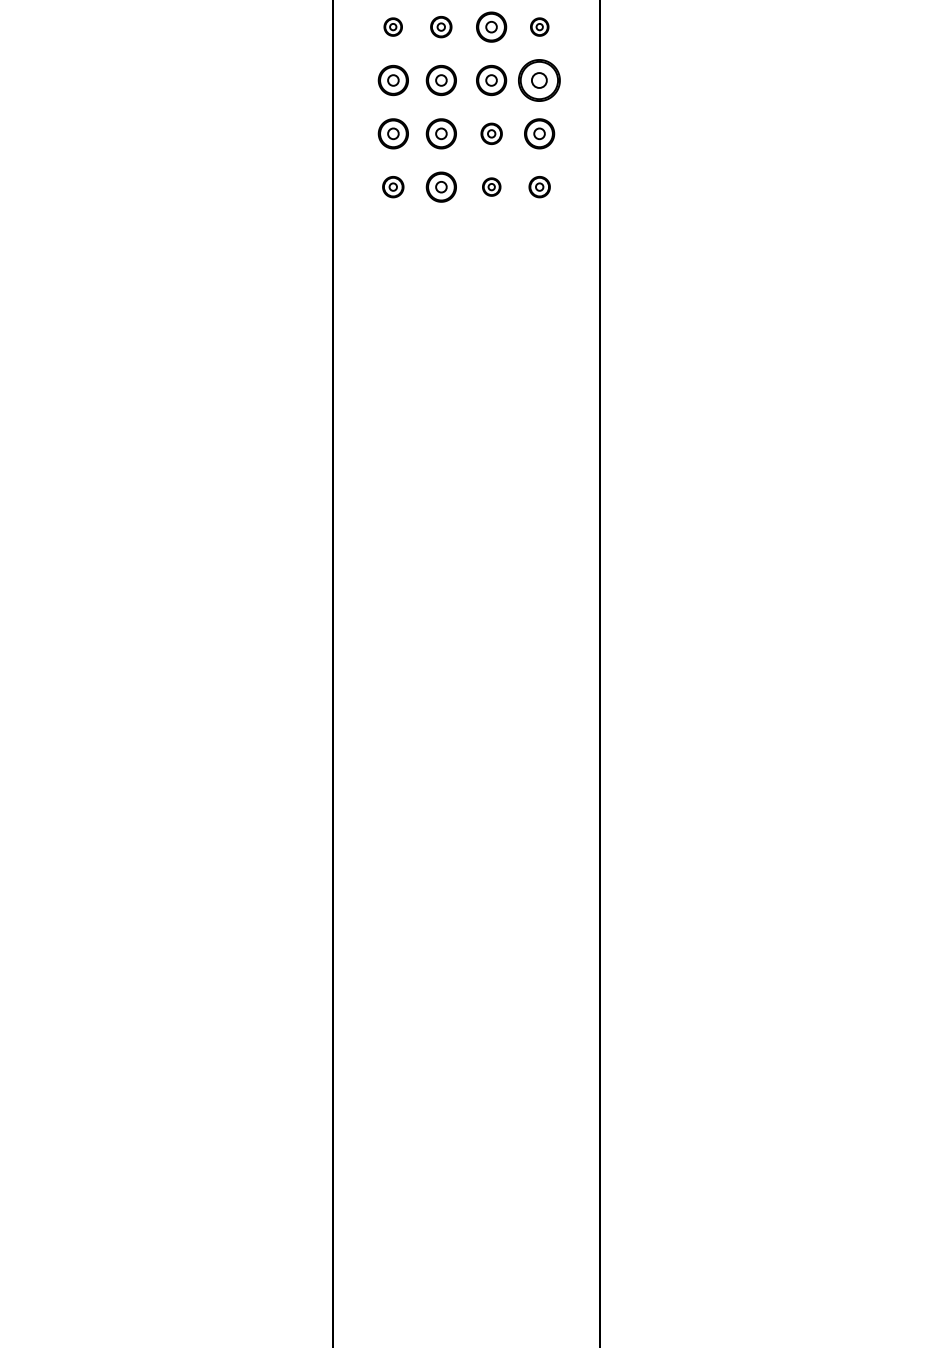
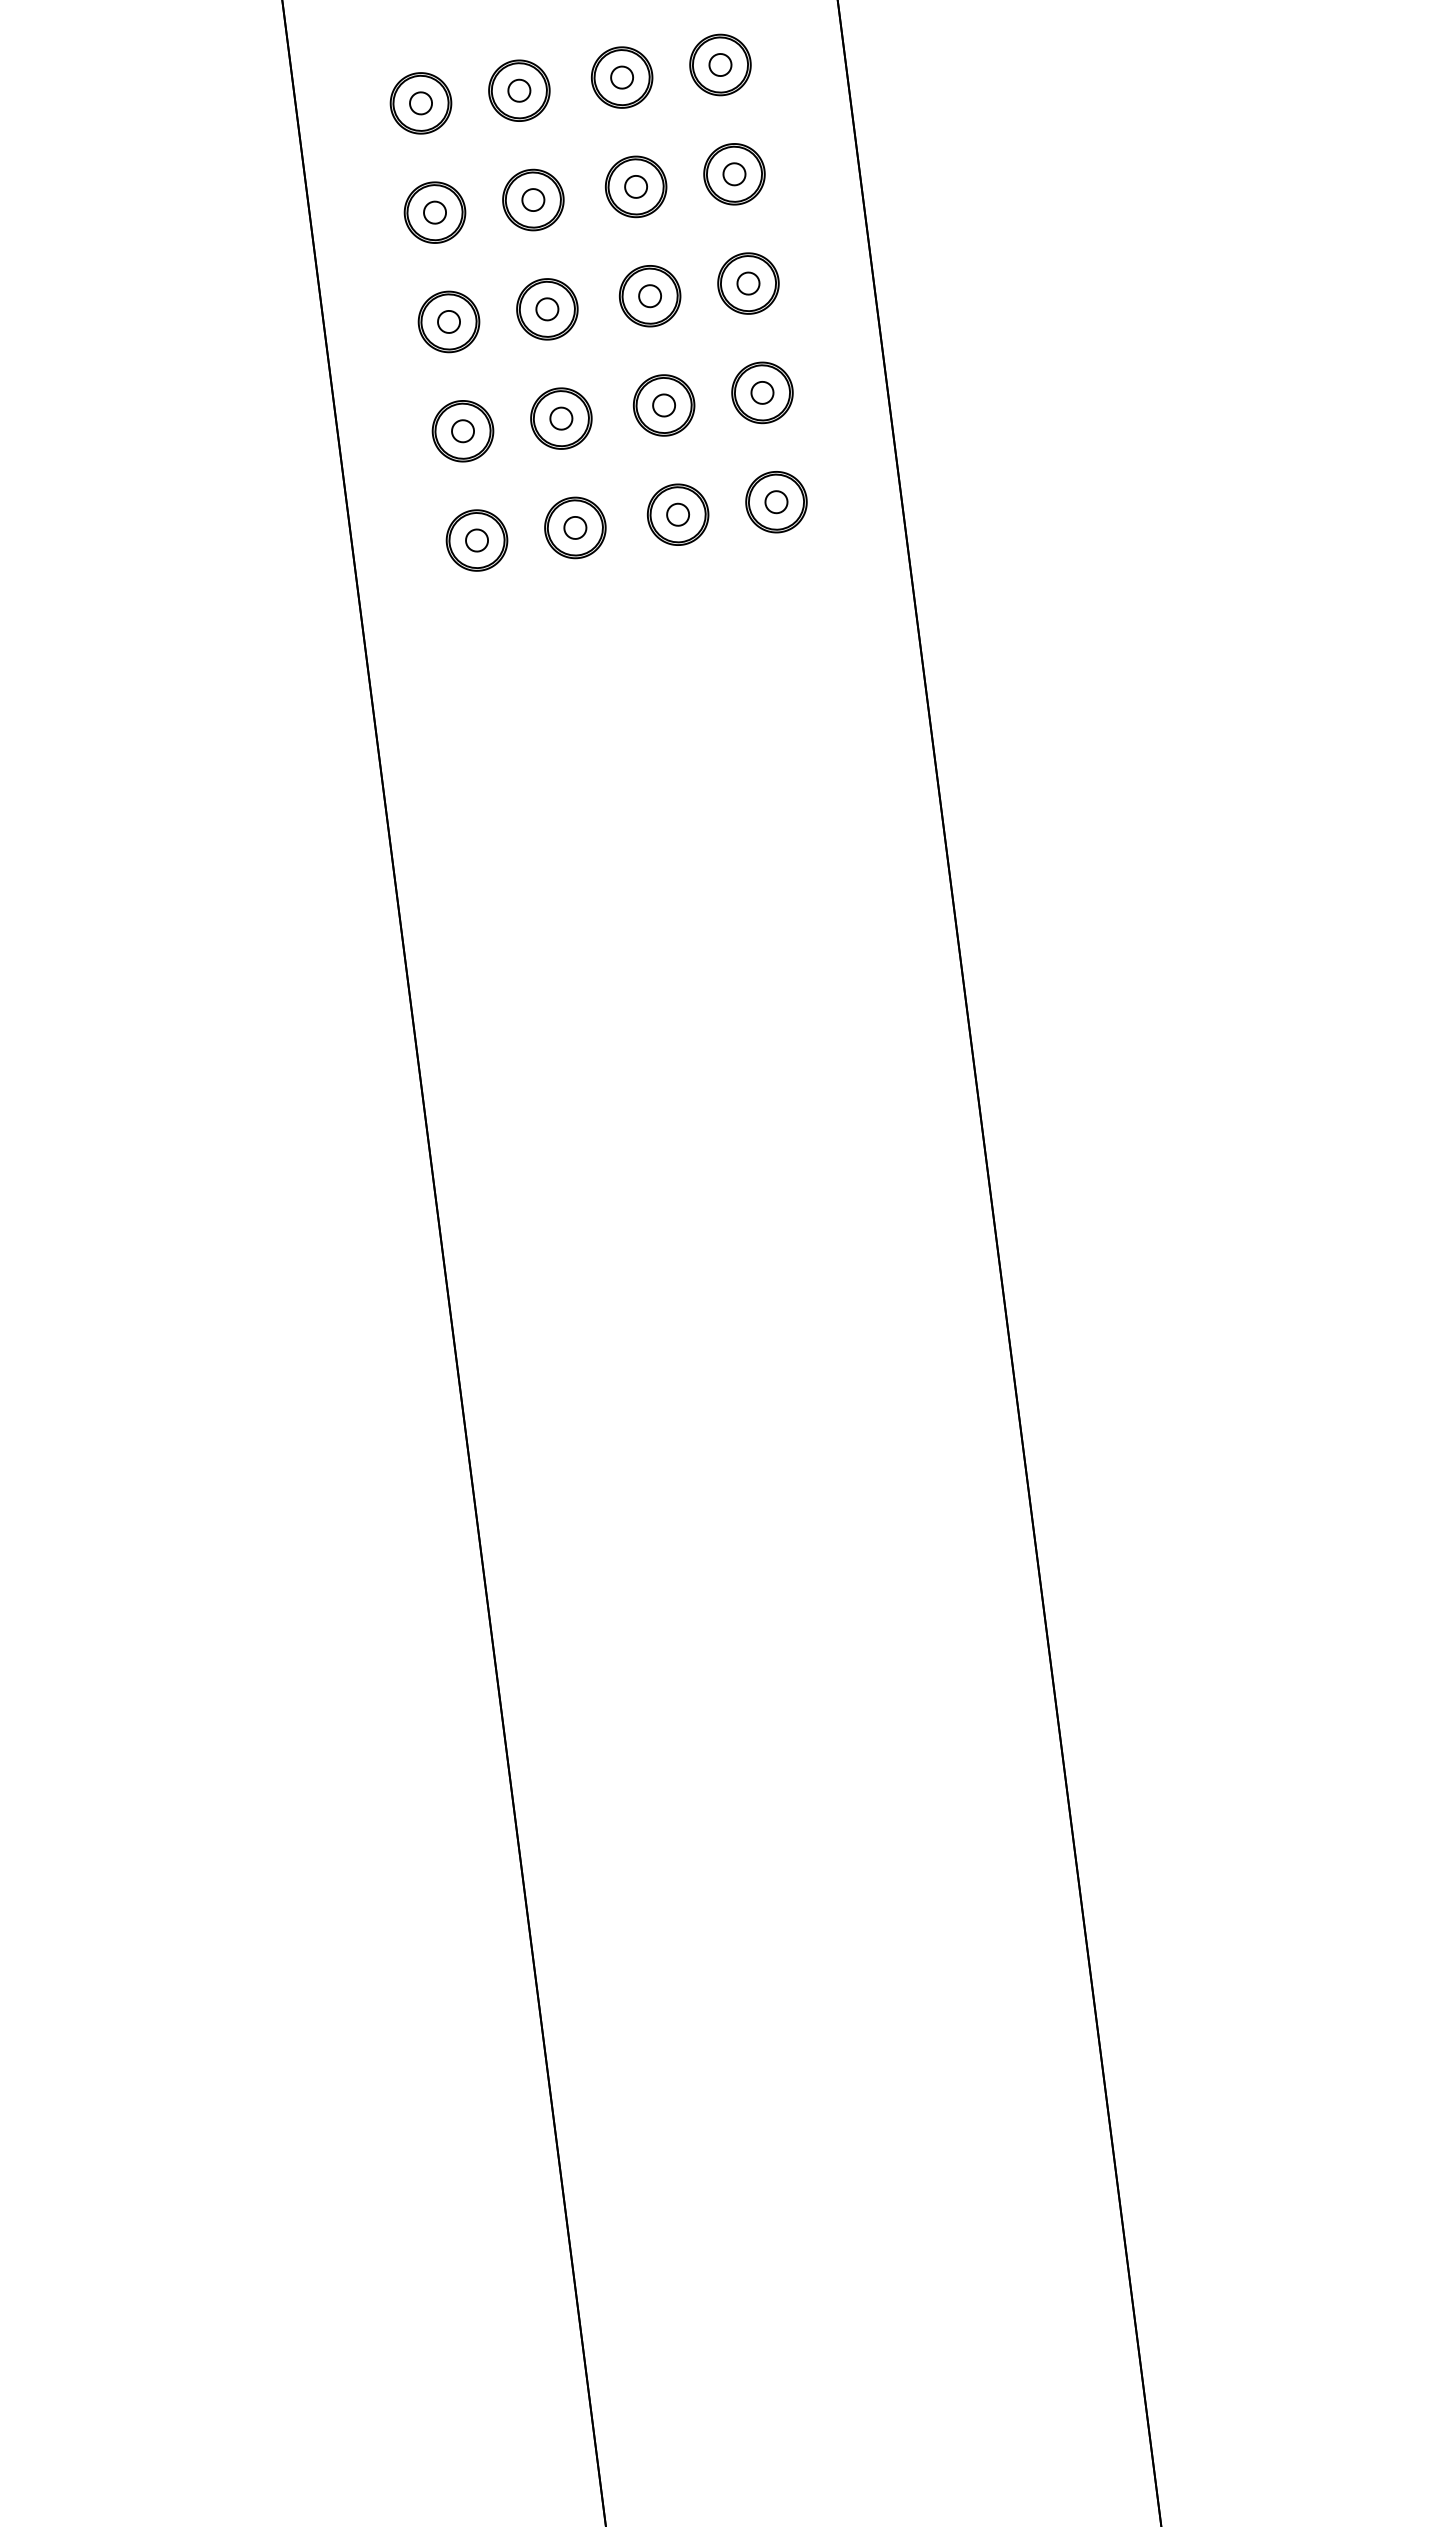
part: (392, 26) -> (432, 211), size x1.67
part: (440, 26) -> (531, 198), size x1.43
part: (539, 26) -> (734, 172), size x1.67
part: (539, 80) -> (748, 283), size x0.71
part: (491, 133) -> (663, 404), size x1.43
part: (392, 186) -> (474, 539), size x1.43
part: (491, 186) -> (677, 513), size x1.67
part: (539, 186) -> (776, 500), size x1.43

